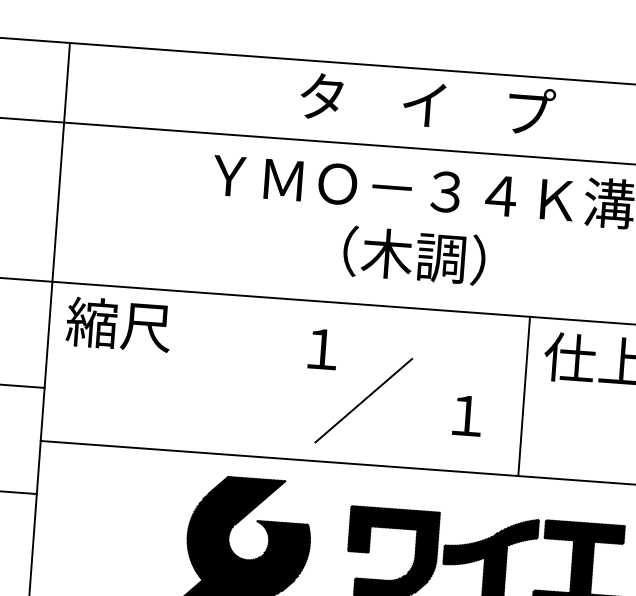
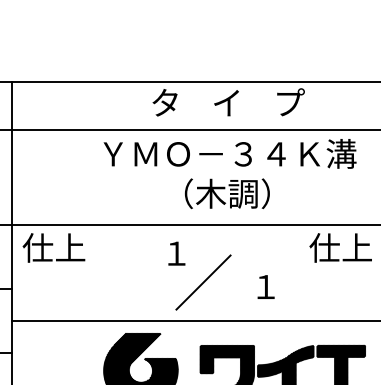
text: (118, 323) -> (53, 247), 縮尺 -> 仕上
line: (524, 395) -> (299, 272), removed

